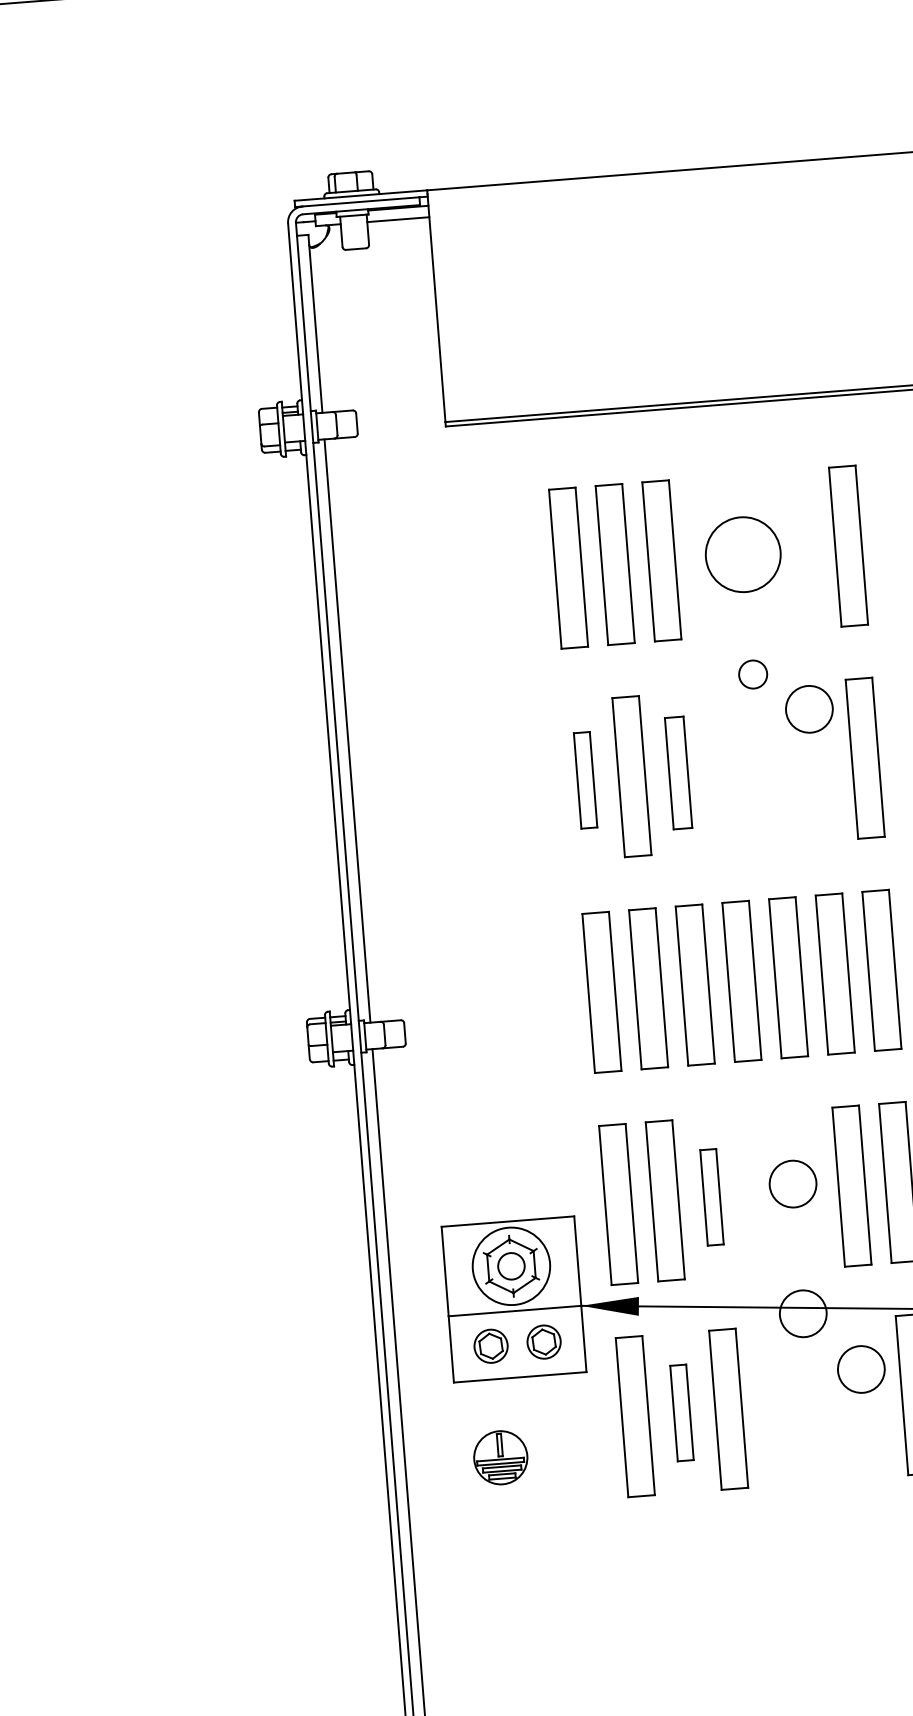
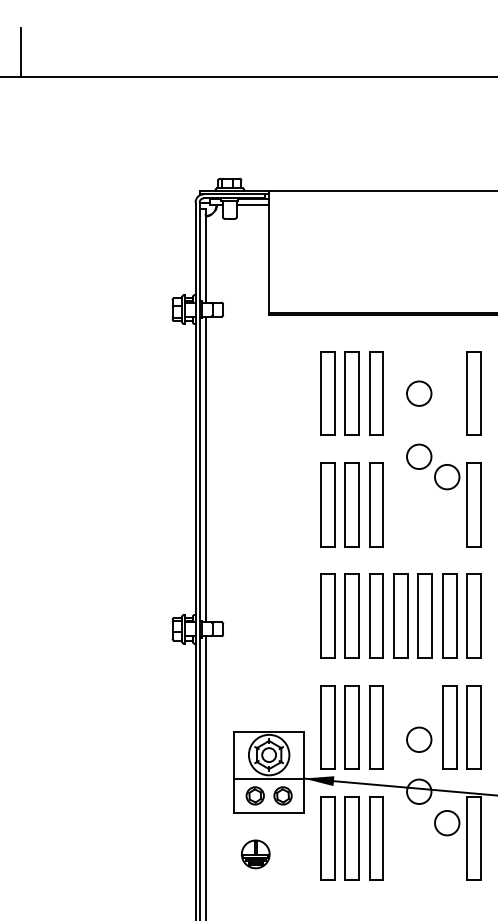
circle: (743, 553) -> (419, 393), size x0.62
circle: (753, 674) -> (419, 456), size x1.67
part: (678, 772) -> (376, 504), size x1.43
part: (585, 779) -> (327, 504), size x1.67
circle: (793, 1183) -> (419, 739), moved
part: (712, 1197) -> (376, 727), size x1.67
part: (681, 1413) -> (351, 838), size x1.67

